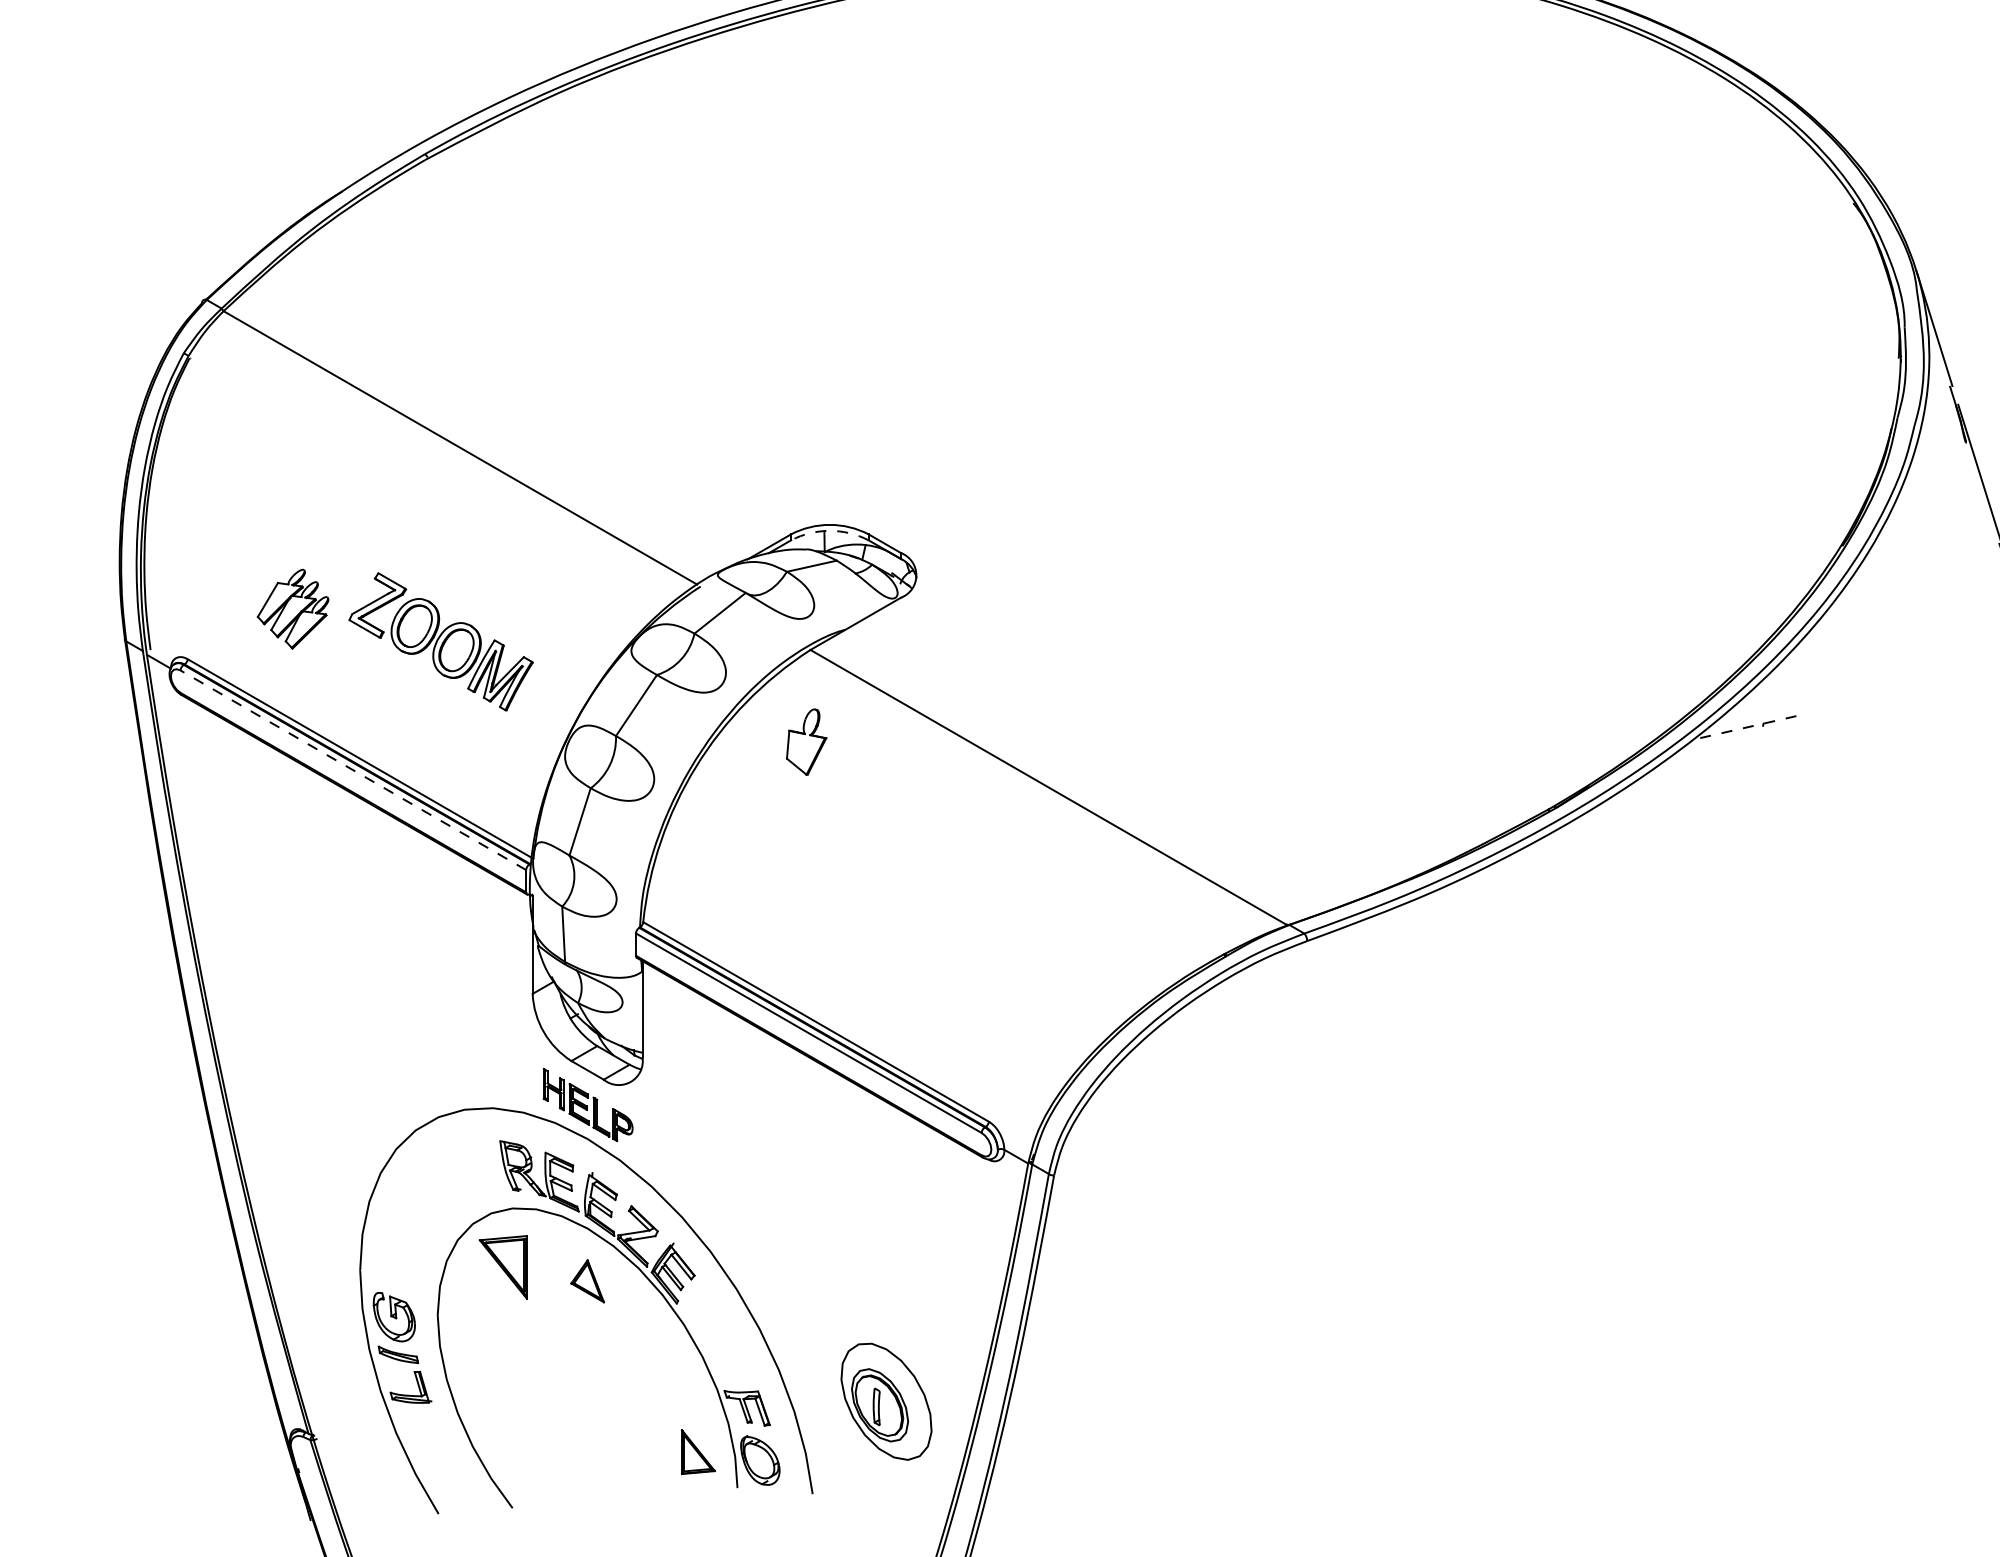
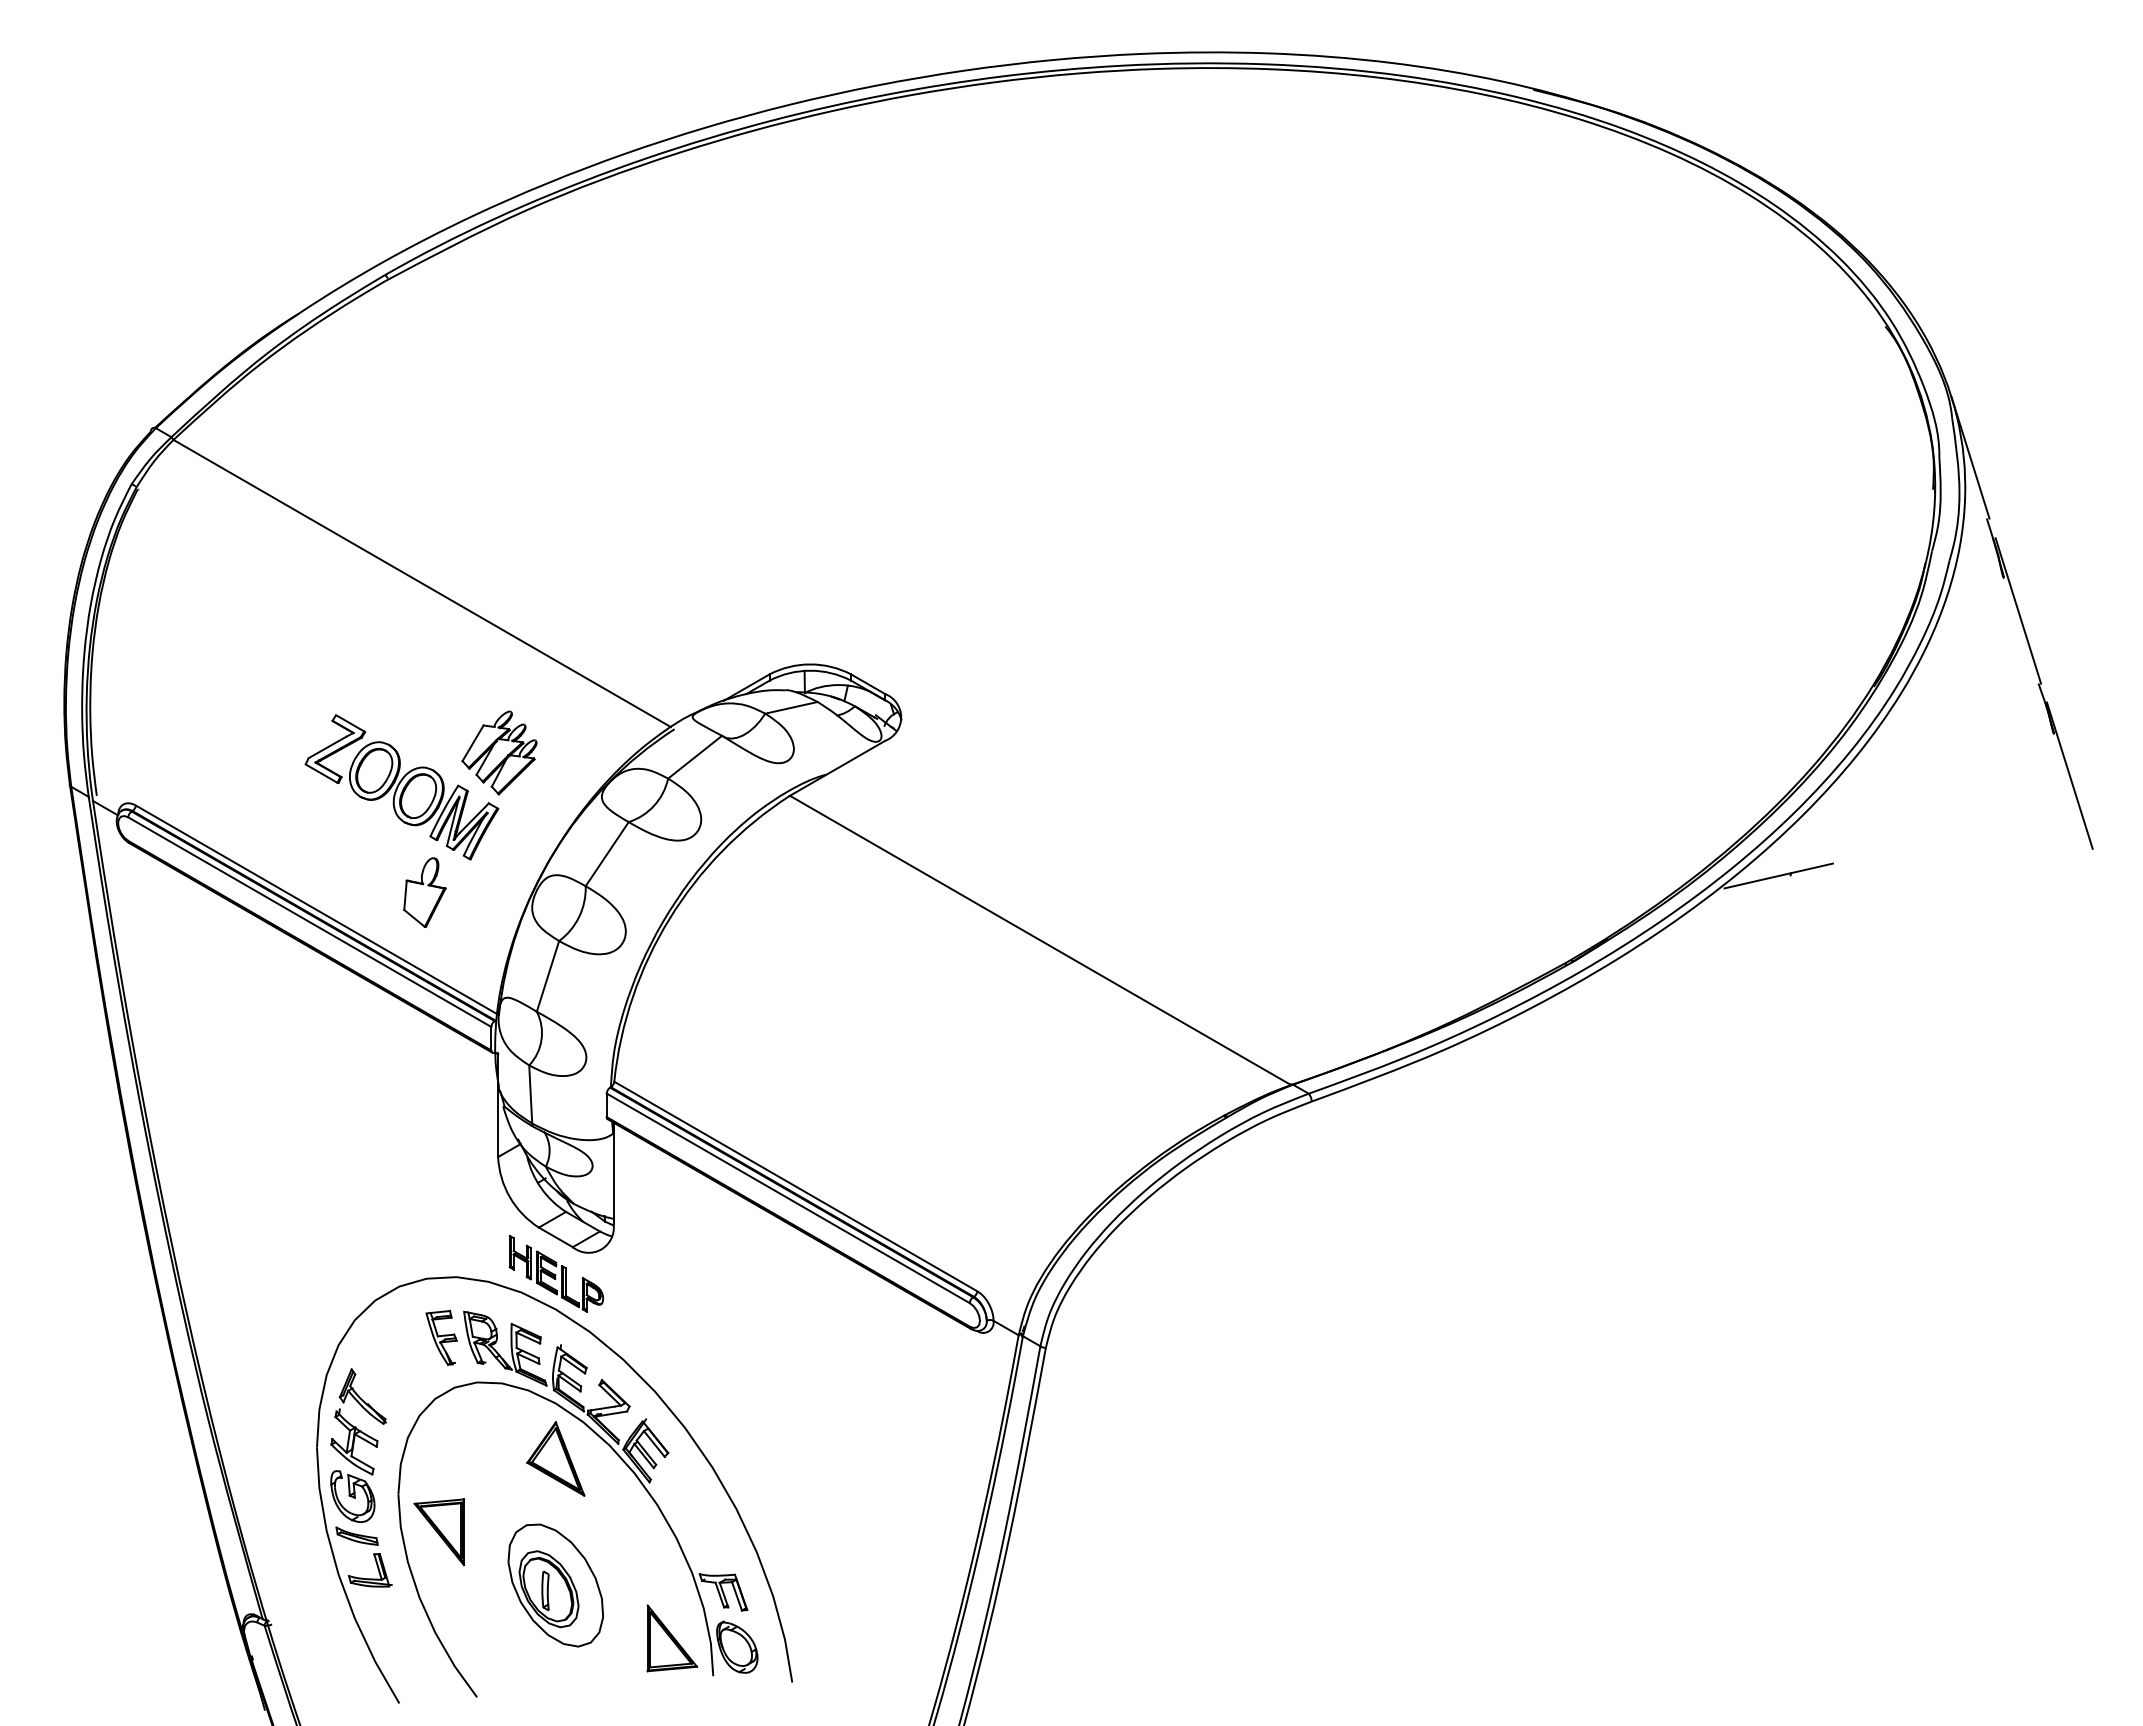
arc: (830, 530) -> (810, 670), dashed -> solid
part: (293, 608) -> (499, 752), moved
line: (1751, 726) -> (1778, 876), dashed -> solid
part: (806, 742) -> (424, 892), moved
line: (353, 770) -> (309, 922), dashed -> solid
part: (478, 1165) -> (441, 1337), added
part: (399, 1245) -> (358, 1421), added
part: (502, 1267) -> (438, 1532), moved
part: (587, 1280) -> (555, 1458), size x1.67
part: (886, 1401) -> (555, 1585), moved
part: (697, 1452) -> (671, 1638), size x1.43

